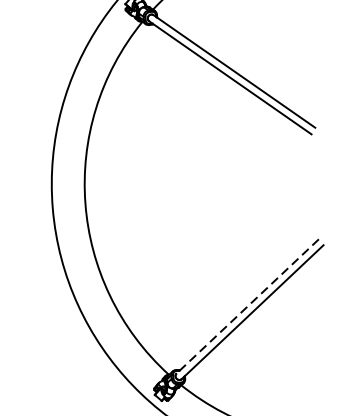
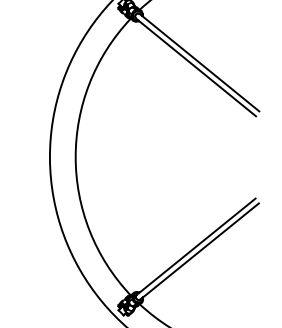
line: (248, 306) -> (196, 246), dashed -> solid

